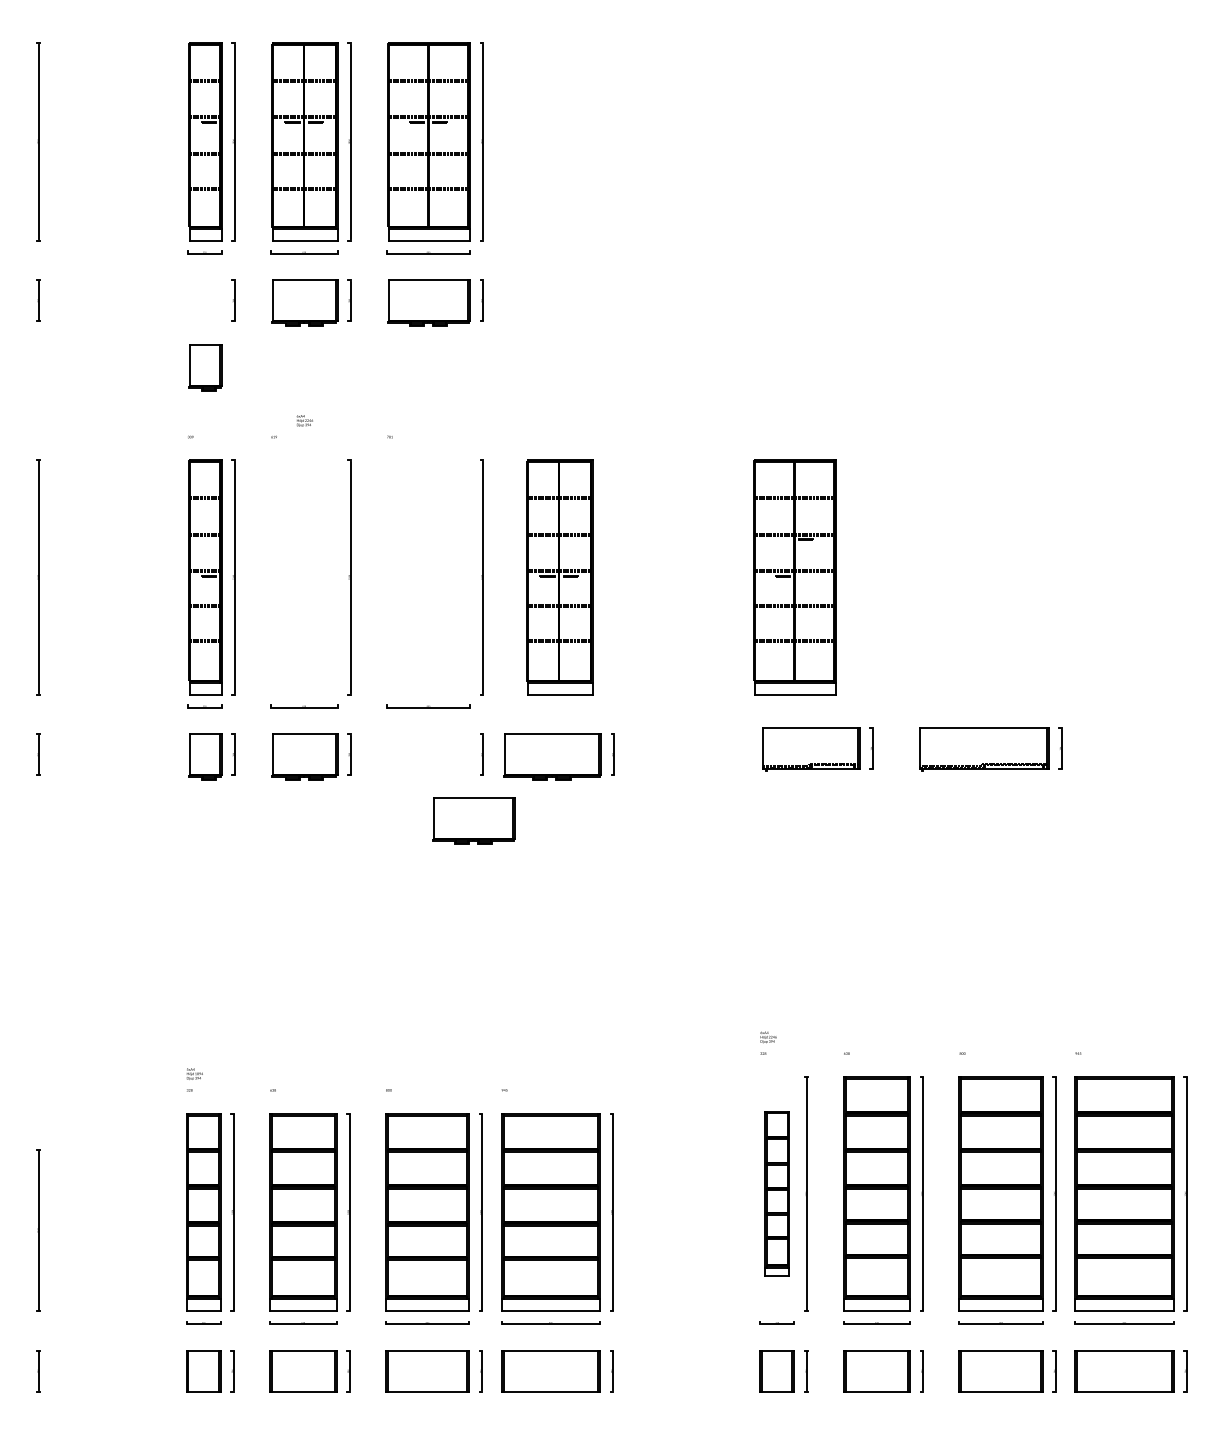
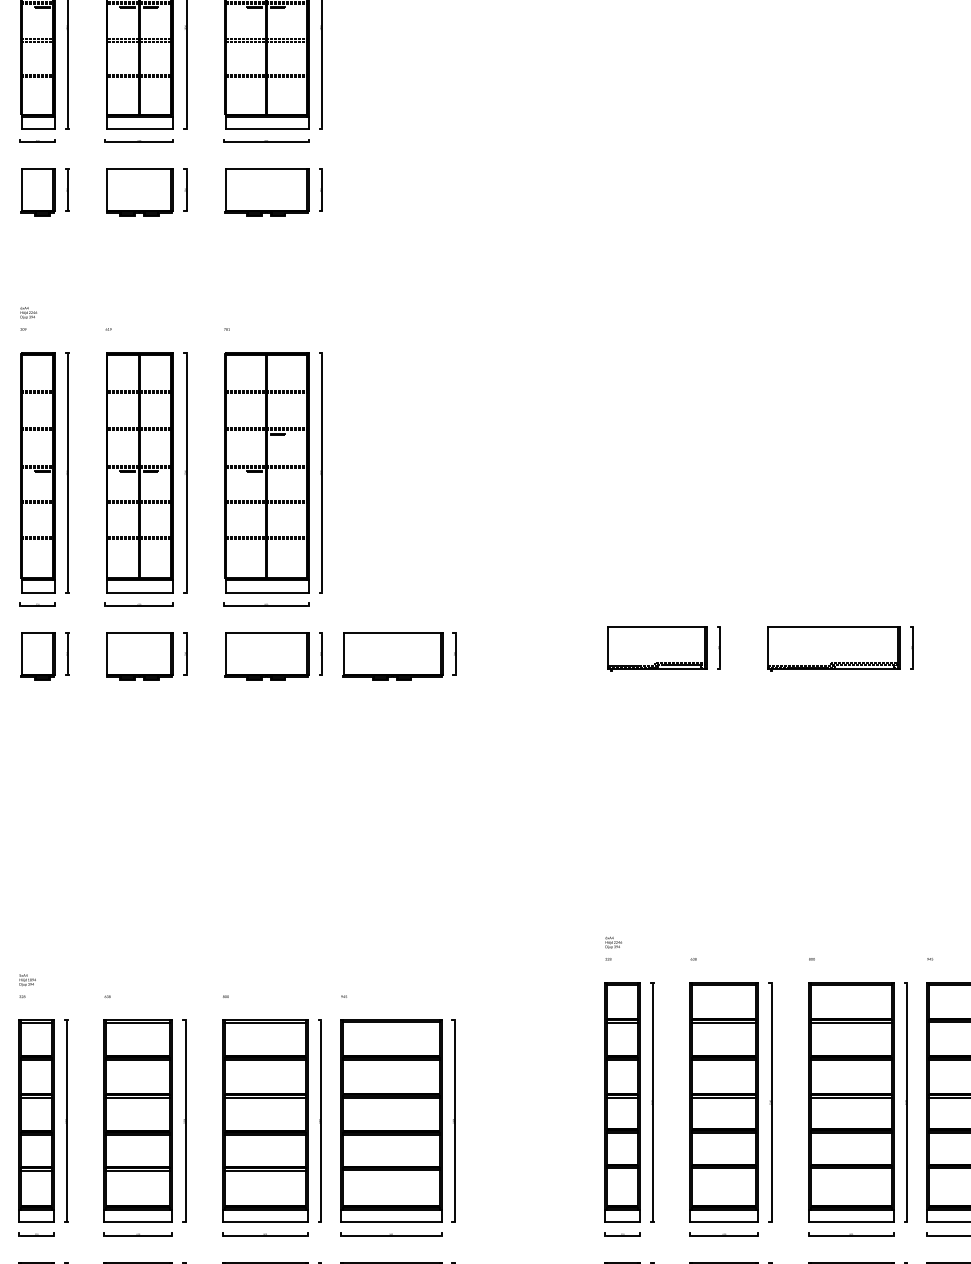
part: (205, 367) -> (38, 191), moved
text: (304, 420) -> (28, 312), moved
part: (559, 577) -> (139, 472), moved
part: (794, 577) -> (266, 472), moved
part: (473, 820) -> (266, 655), moved
part: (776, 1193) -> (621, 1102), size x1.43

